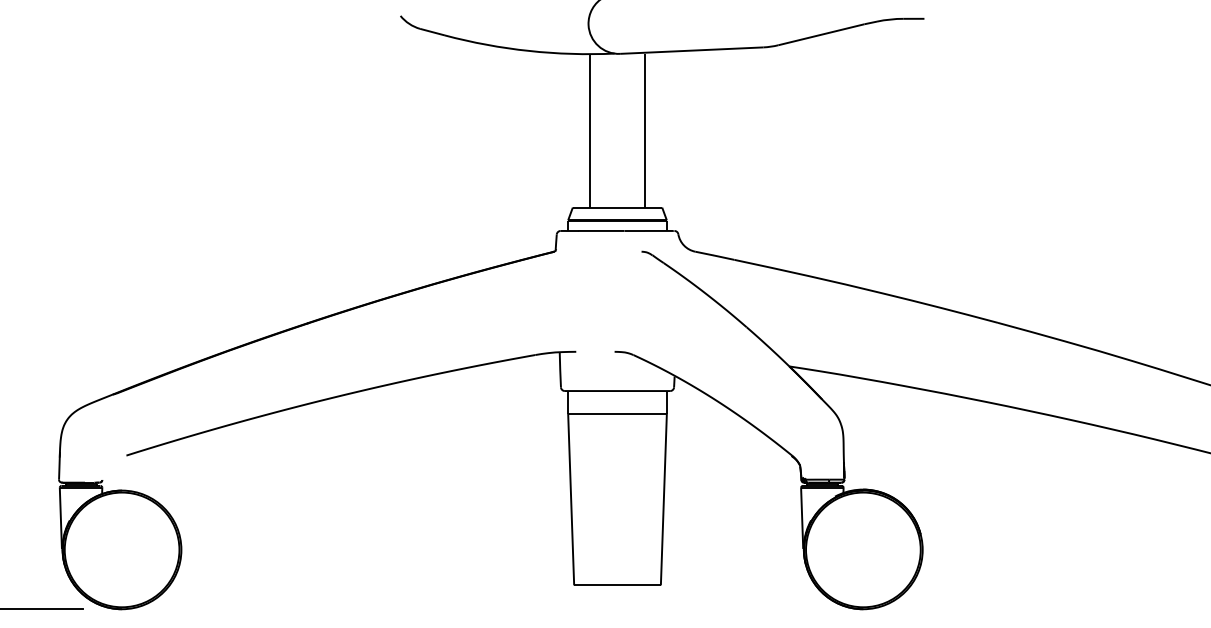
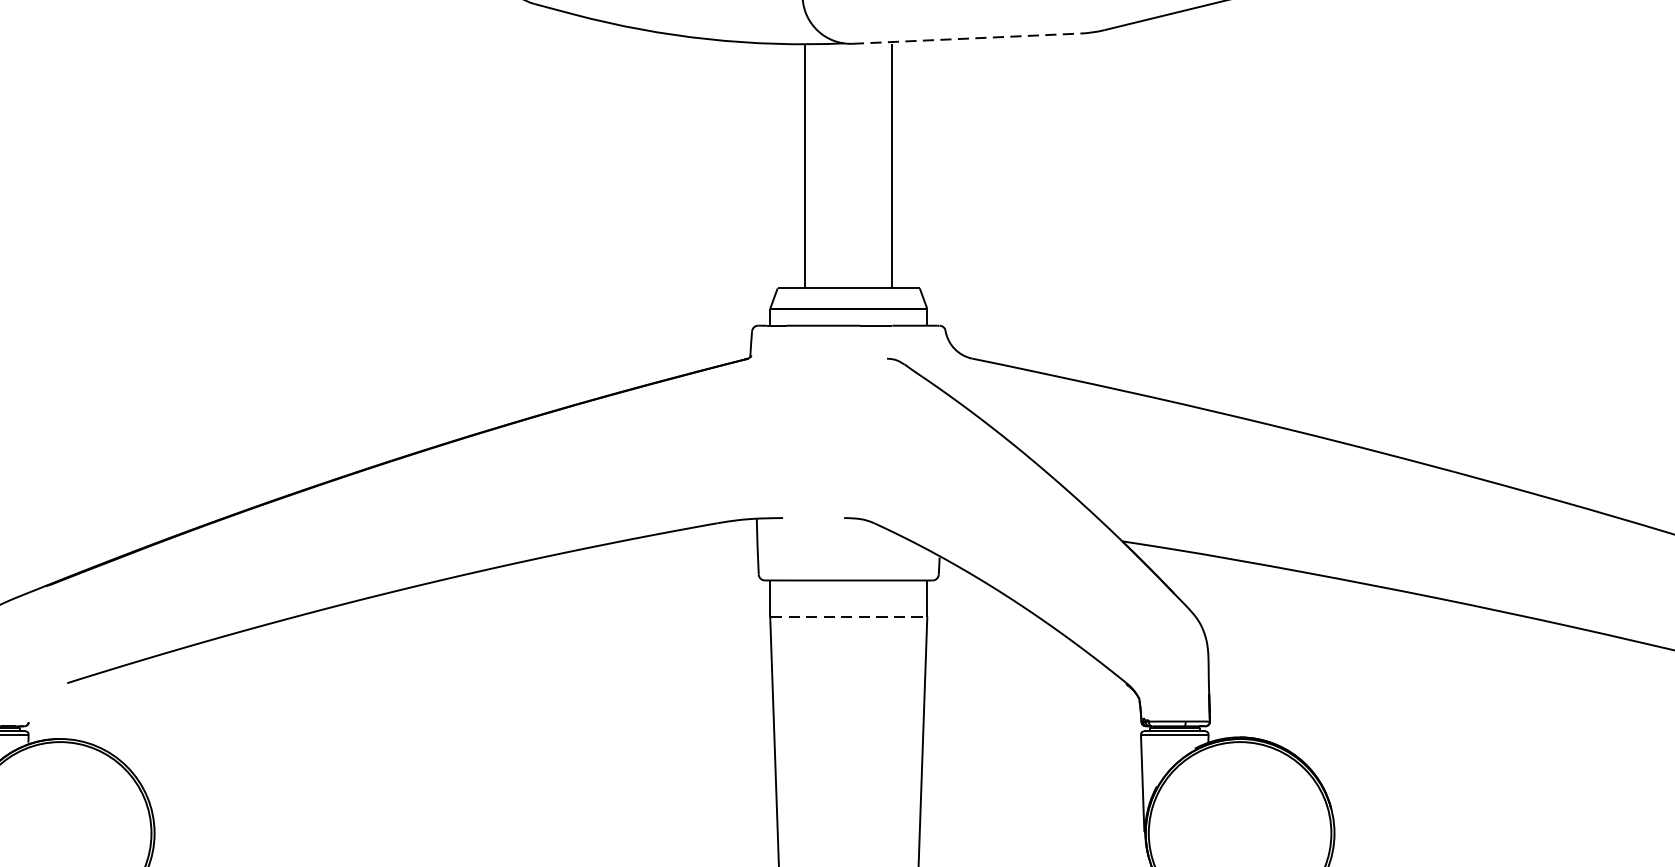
line: (691, 50) -> (966, 38), solid -> dashed
line: (618, 413) -> (850, 616), solid -> dashed

